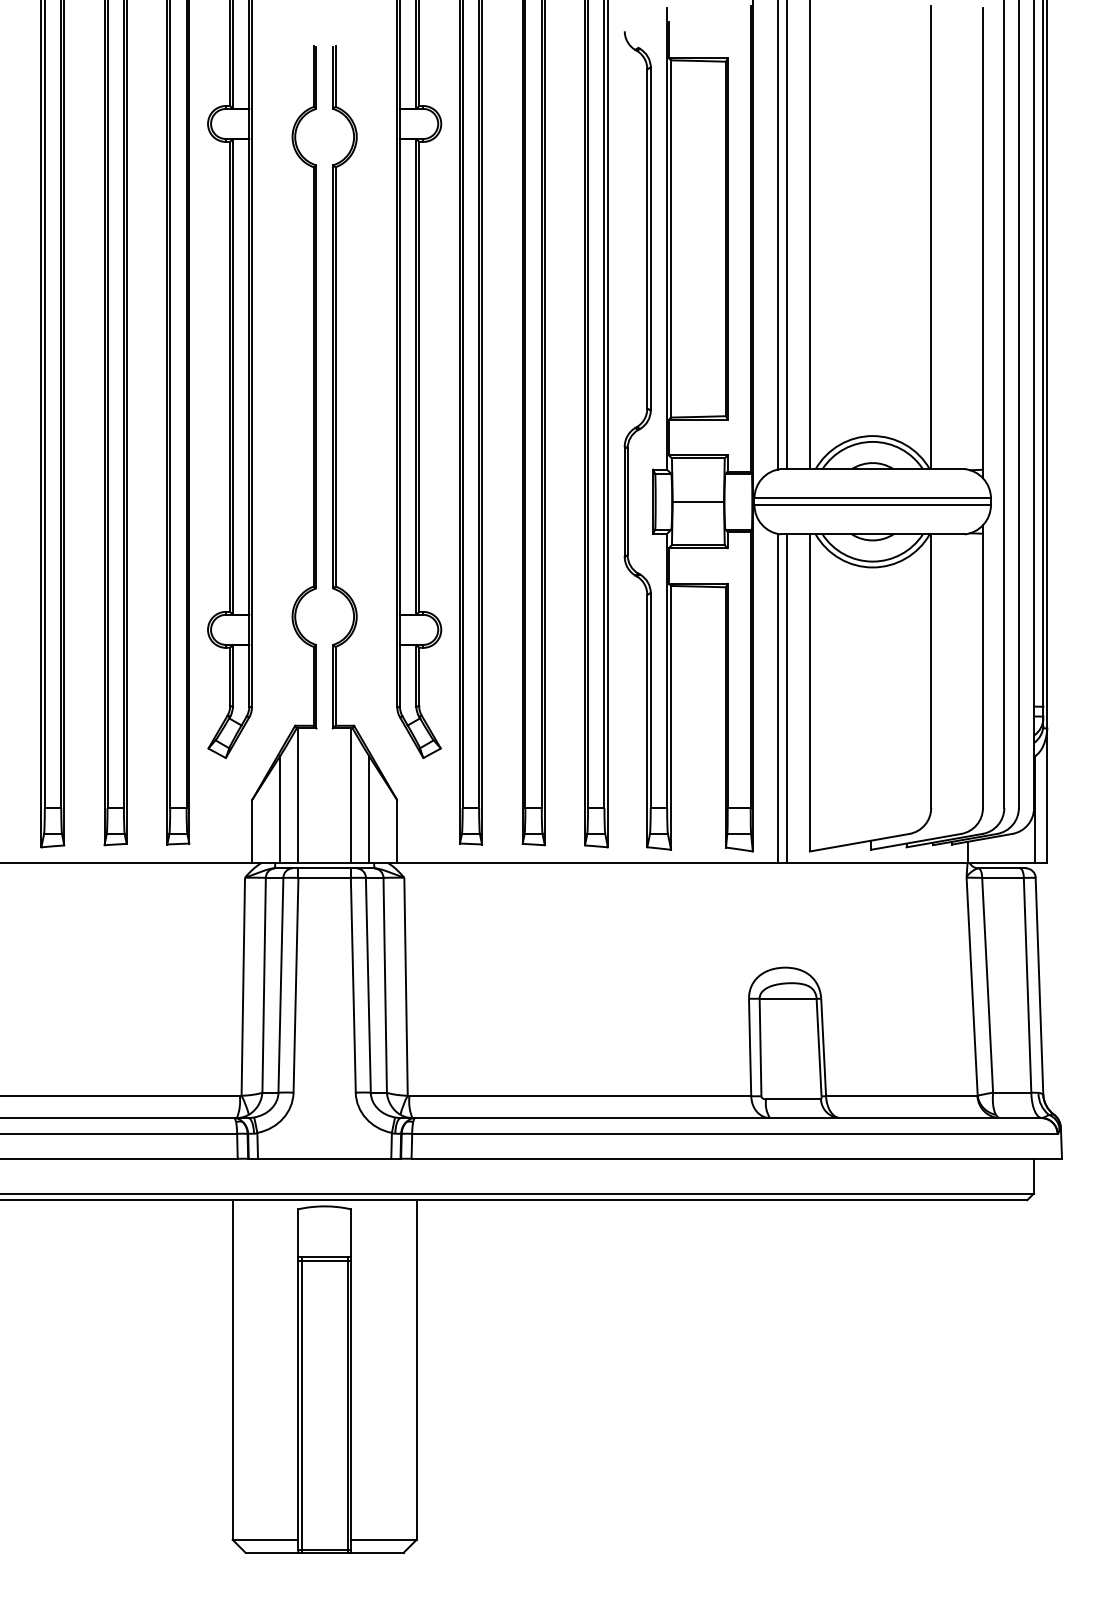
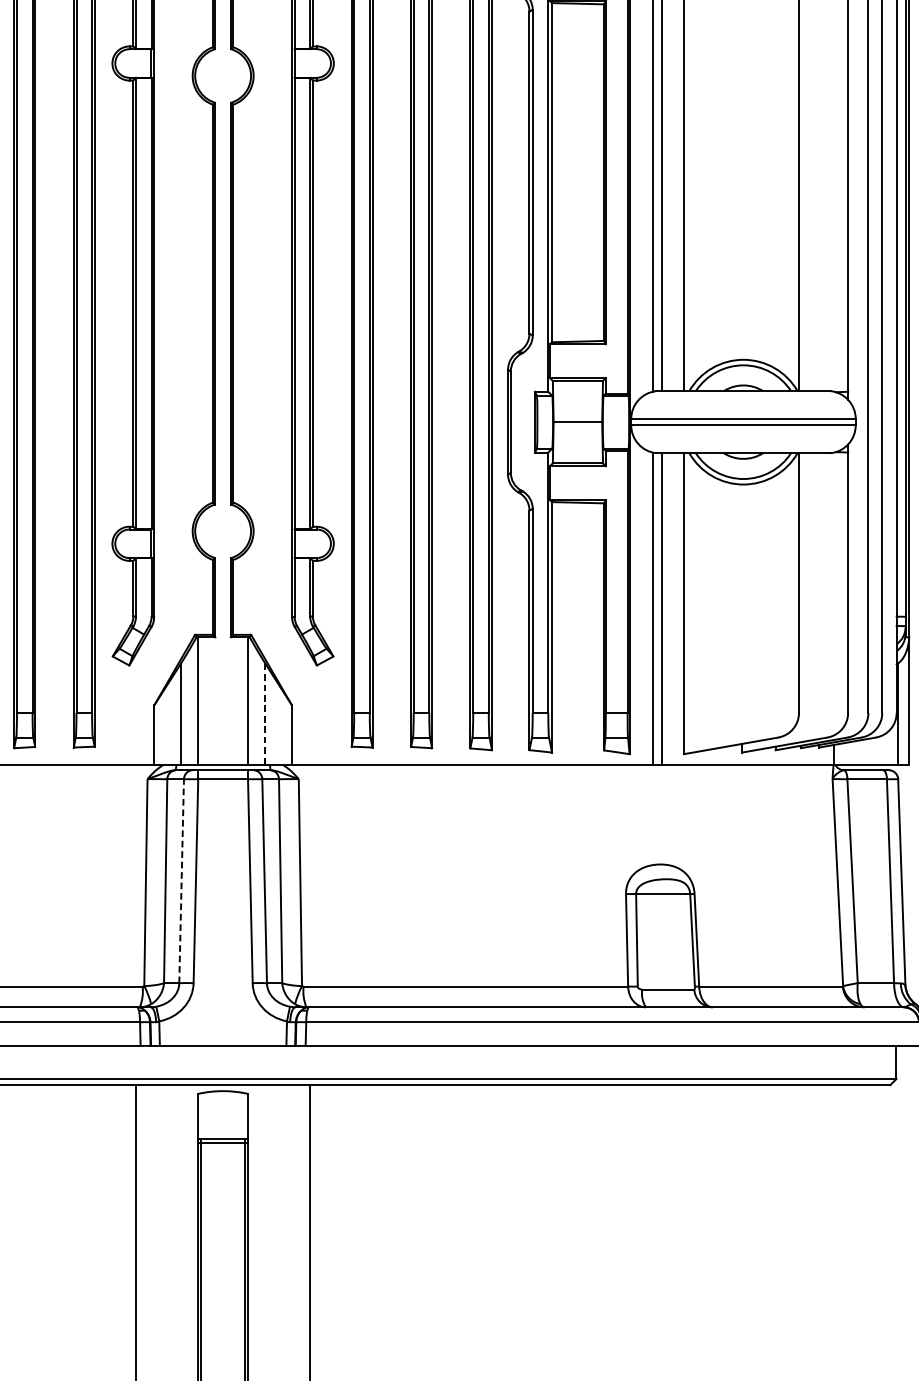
line: (369, 810) -> (265, 715), solid -> dashed
line: (280, 984) -> (181, 880), solid -> dashed

